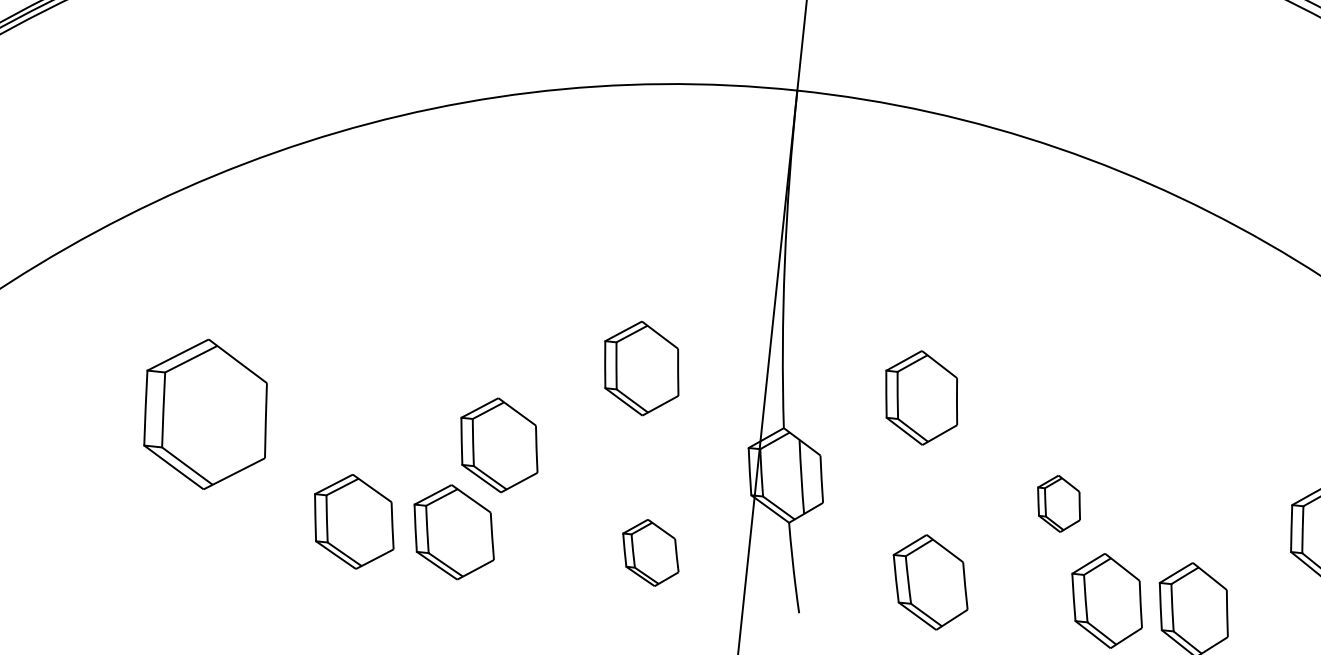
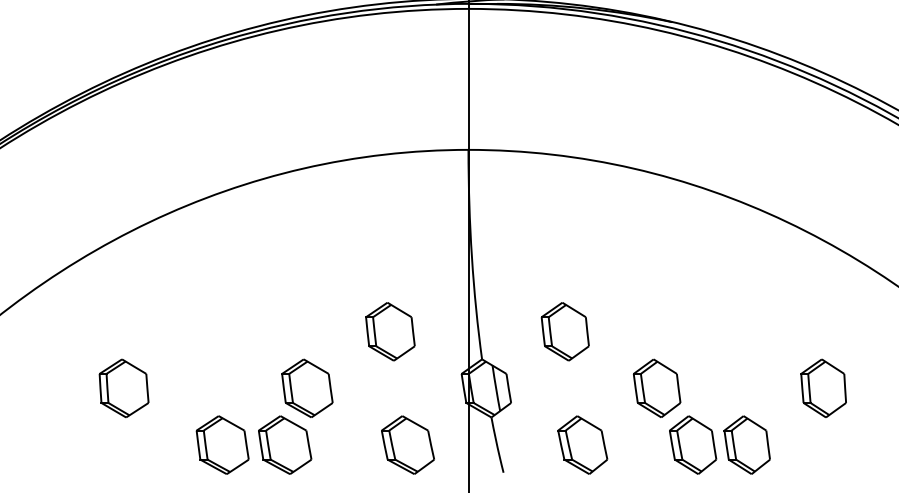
part: (205, 414) -> (123, 388), size x0.62
part: (1058, 502) -> (656, 387), size x1.67
part: (650, 551) -> (407, 444), size x1.43

